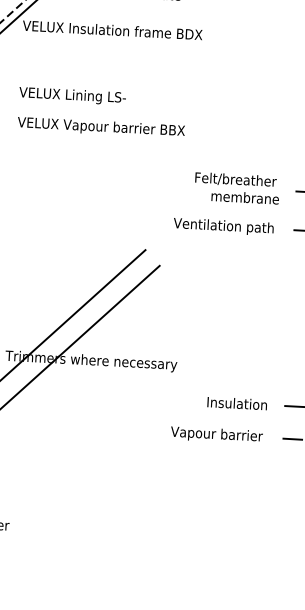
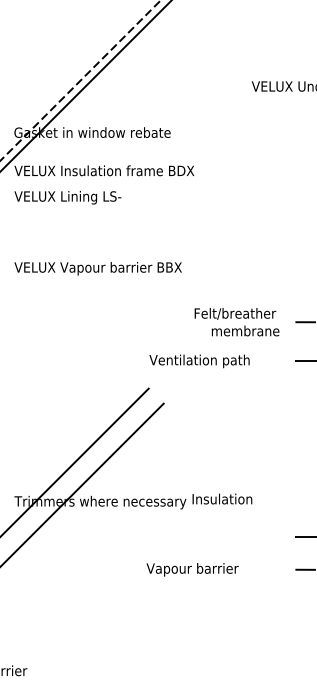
text: (72, 95) -> (67, 197), moved
text: (223, 227) -> (199, 361), moved
text: (237, 402) -> (222, 498), moved
text: (216, 434) -> (192, 569), moved

